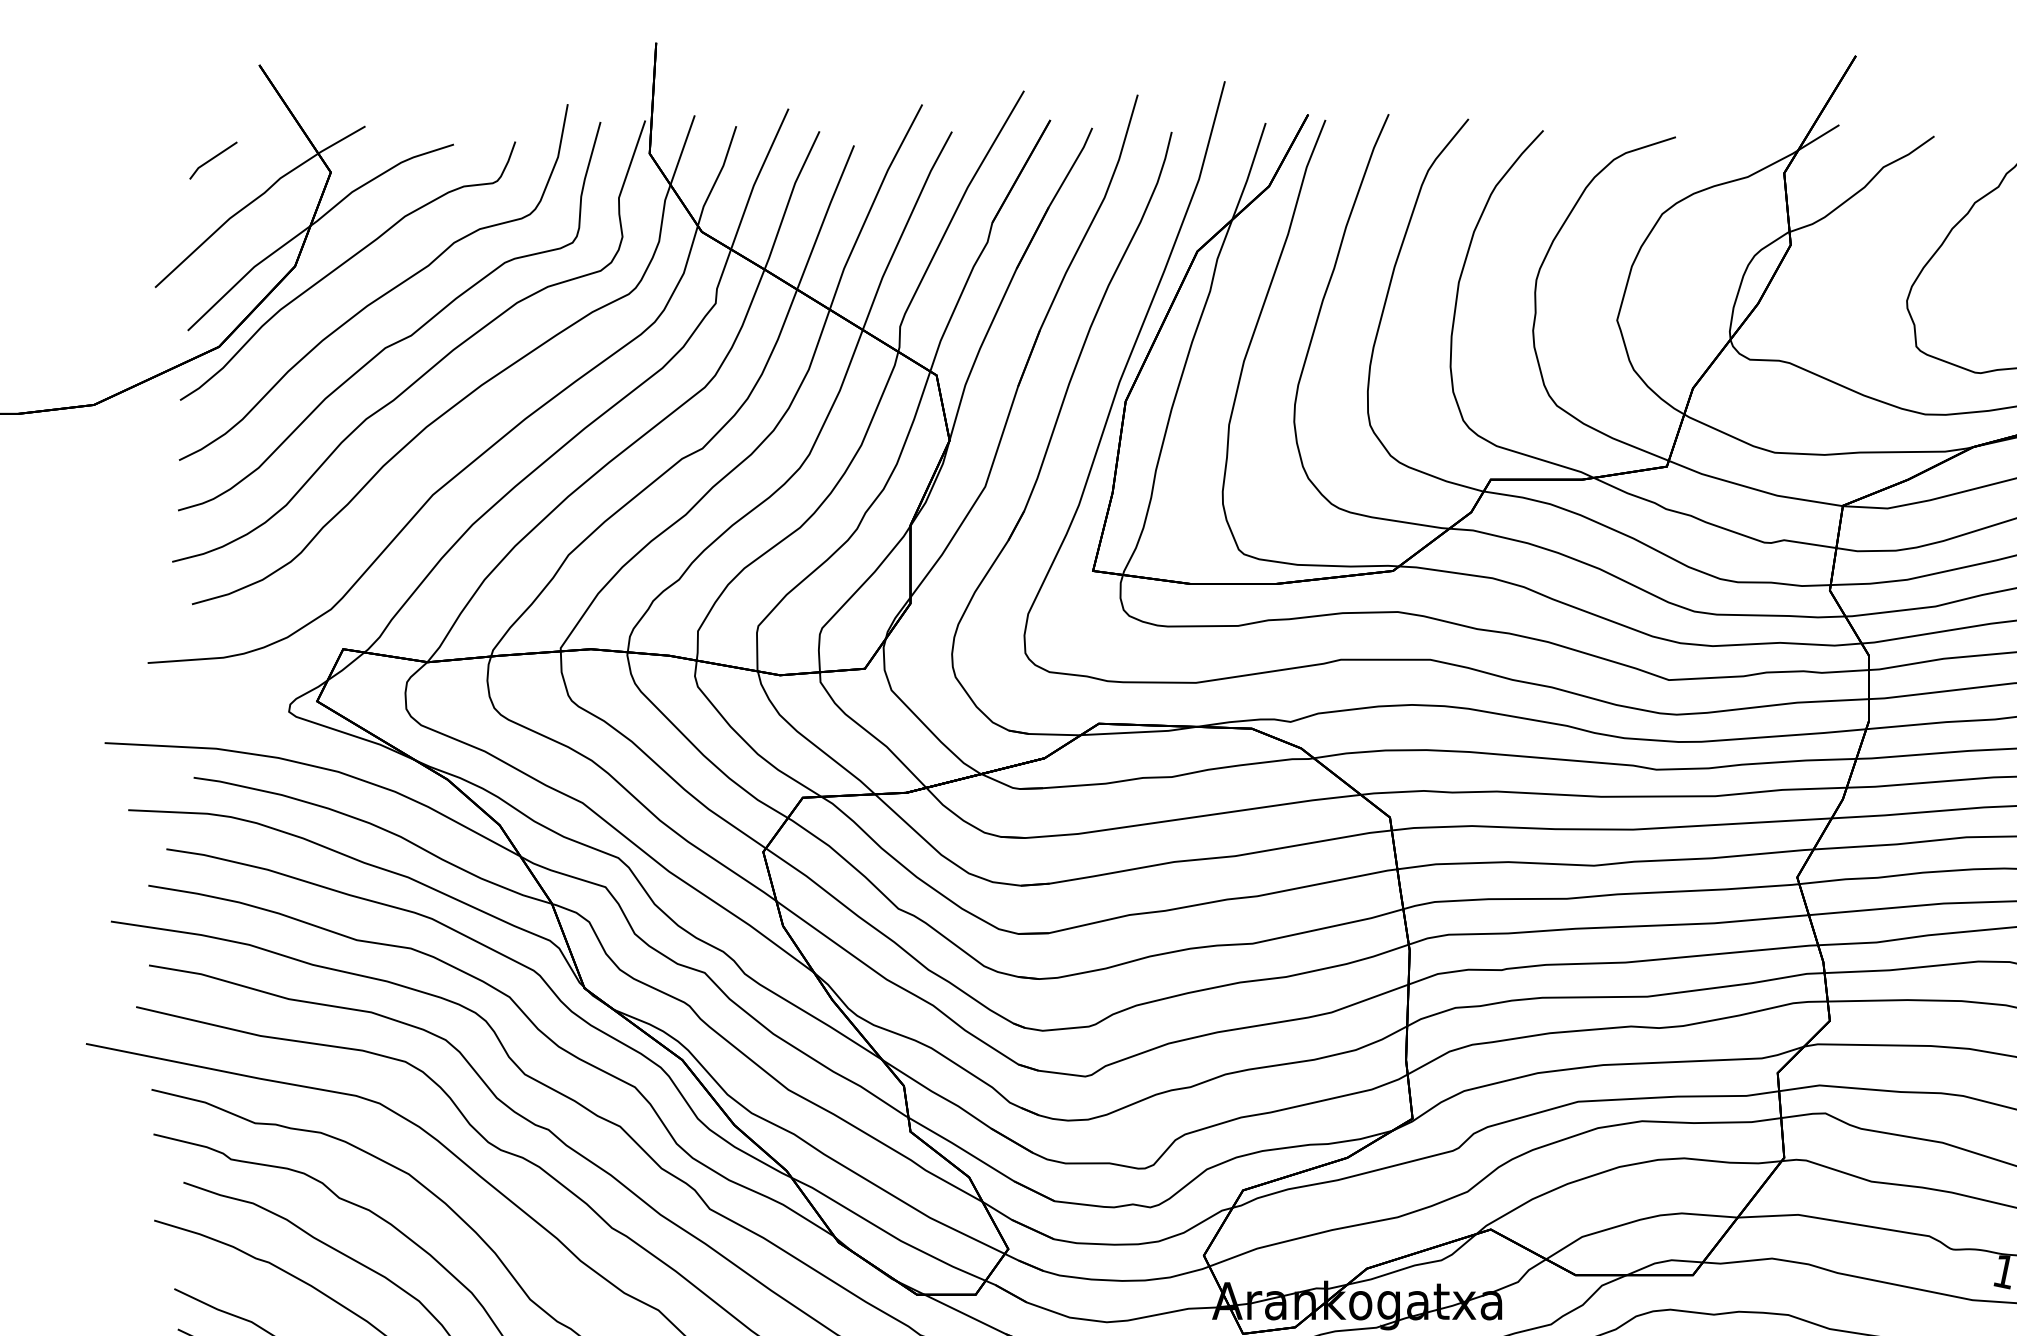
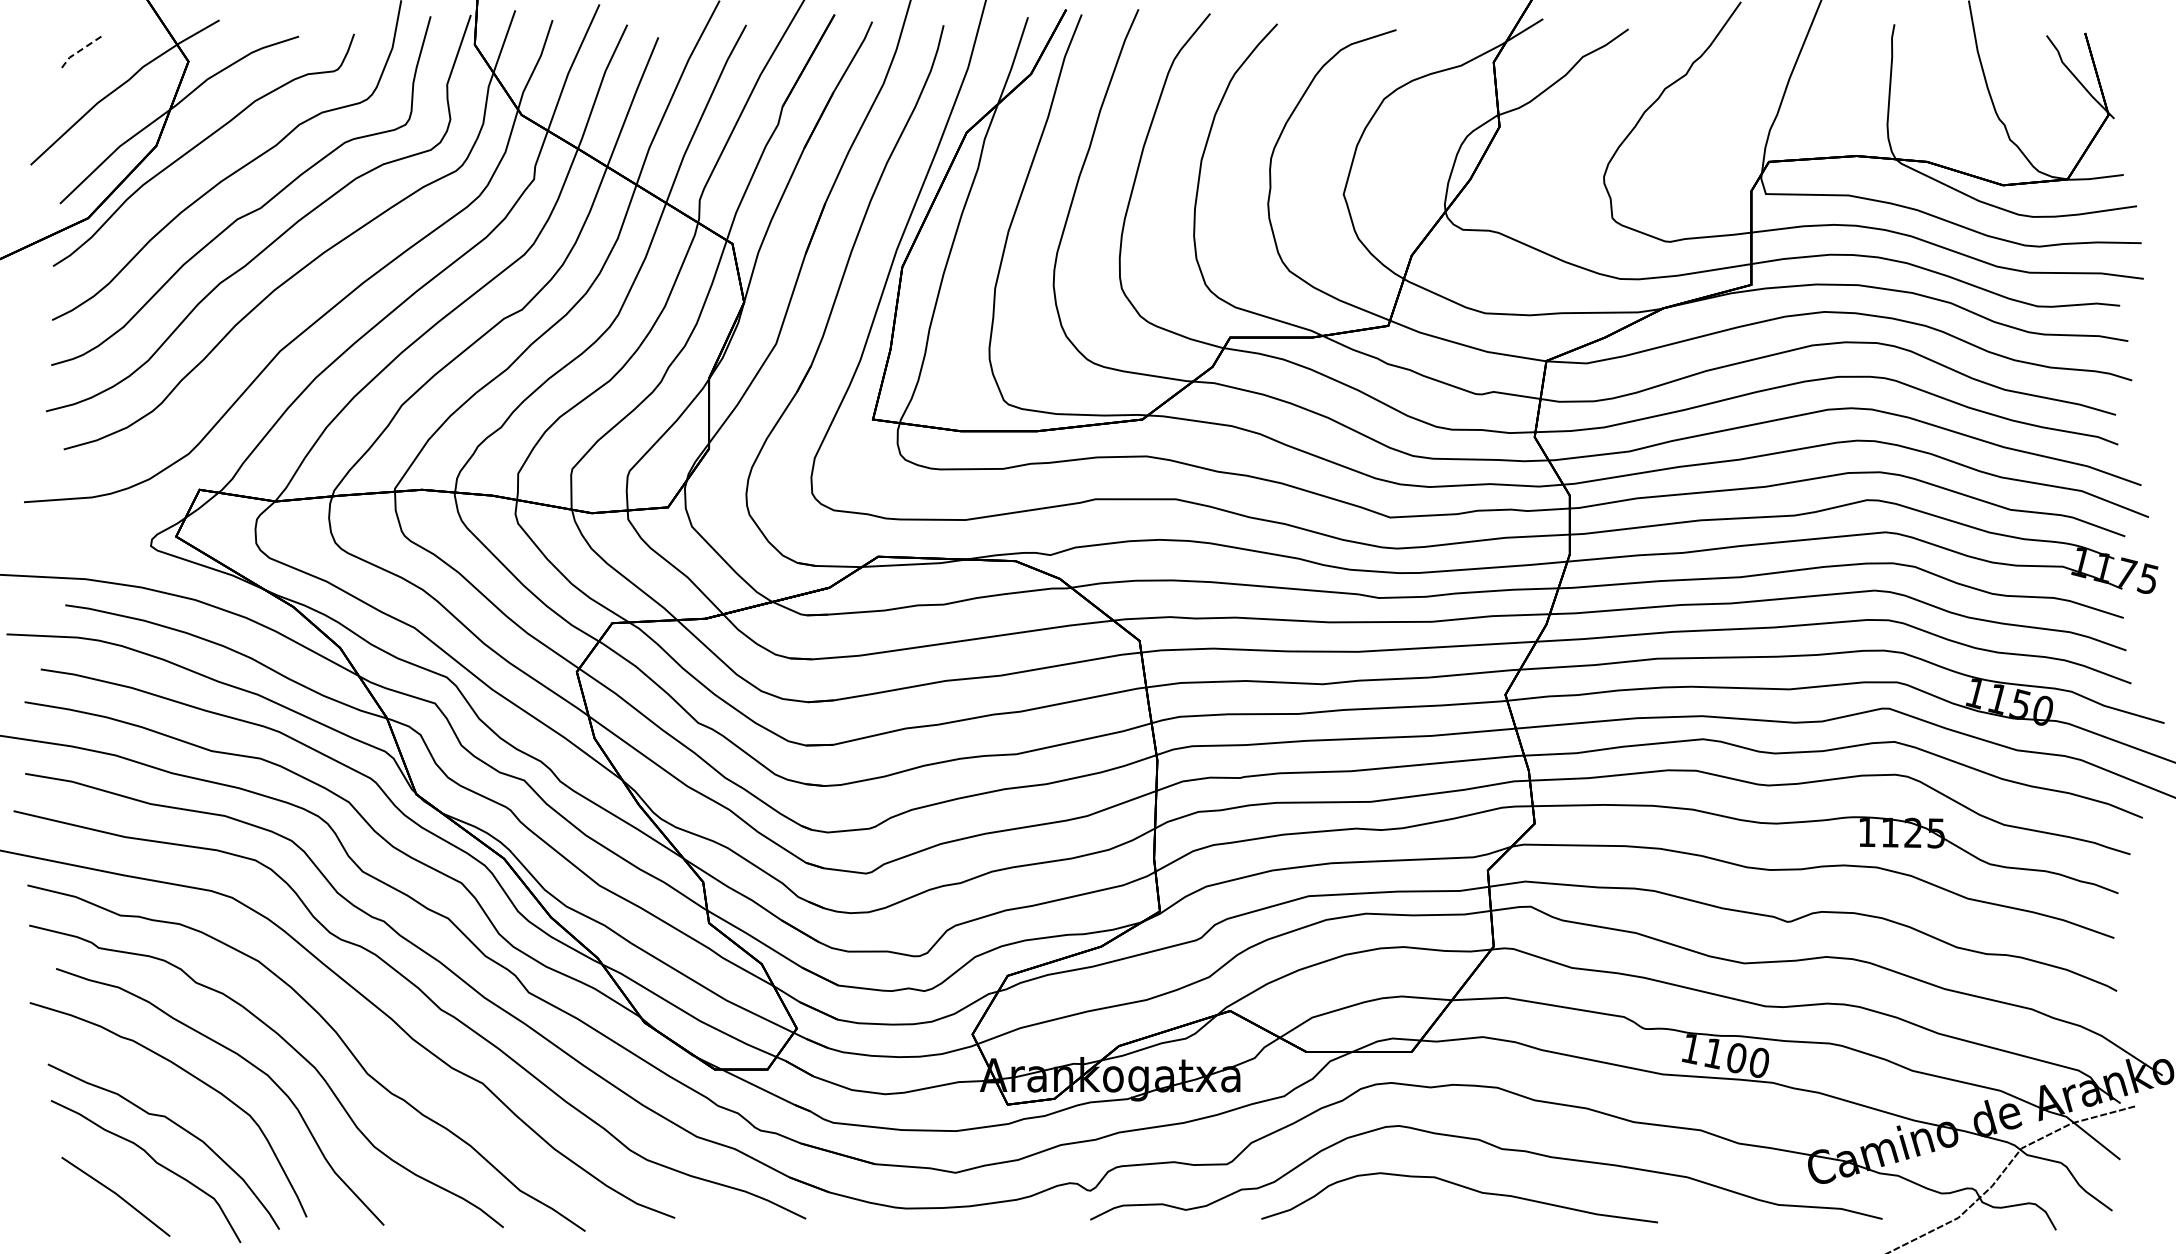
line: (211, 158) -> (81, 49), solid -> dashed

